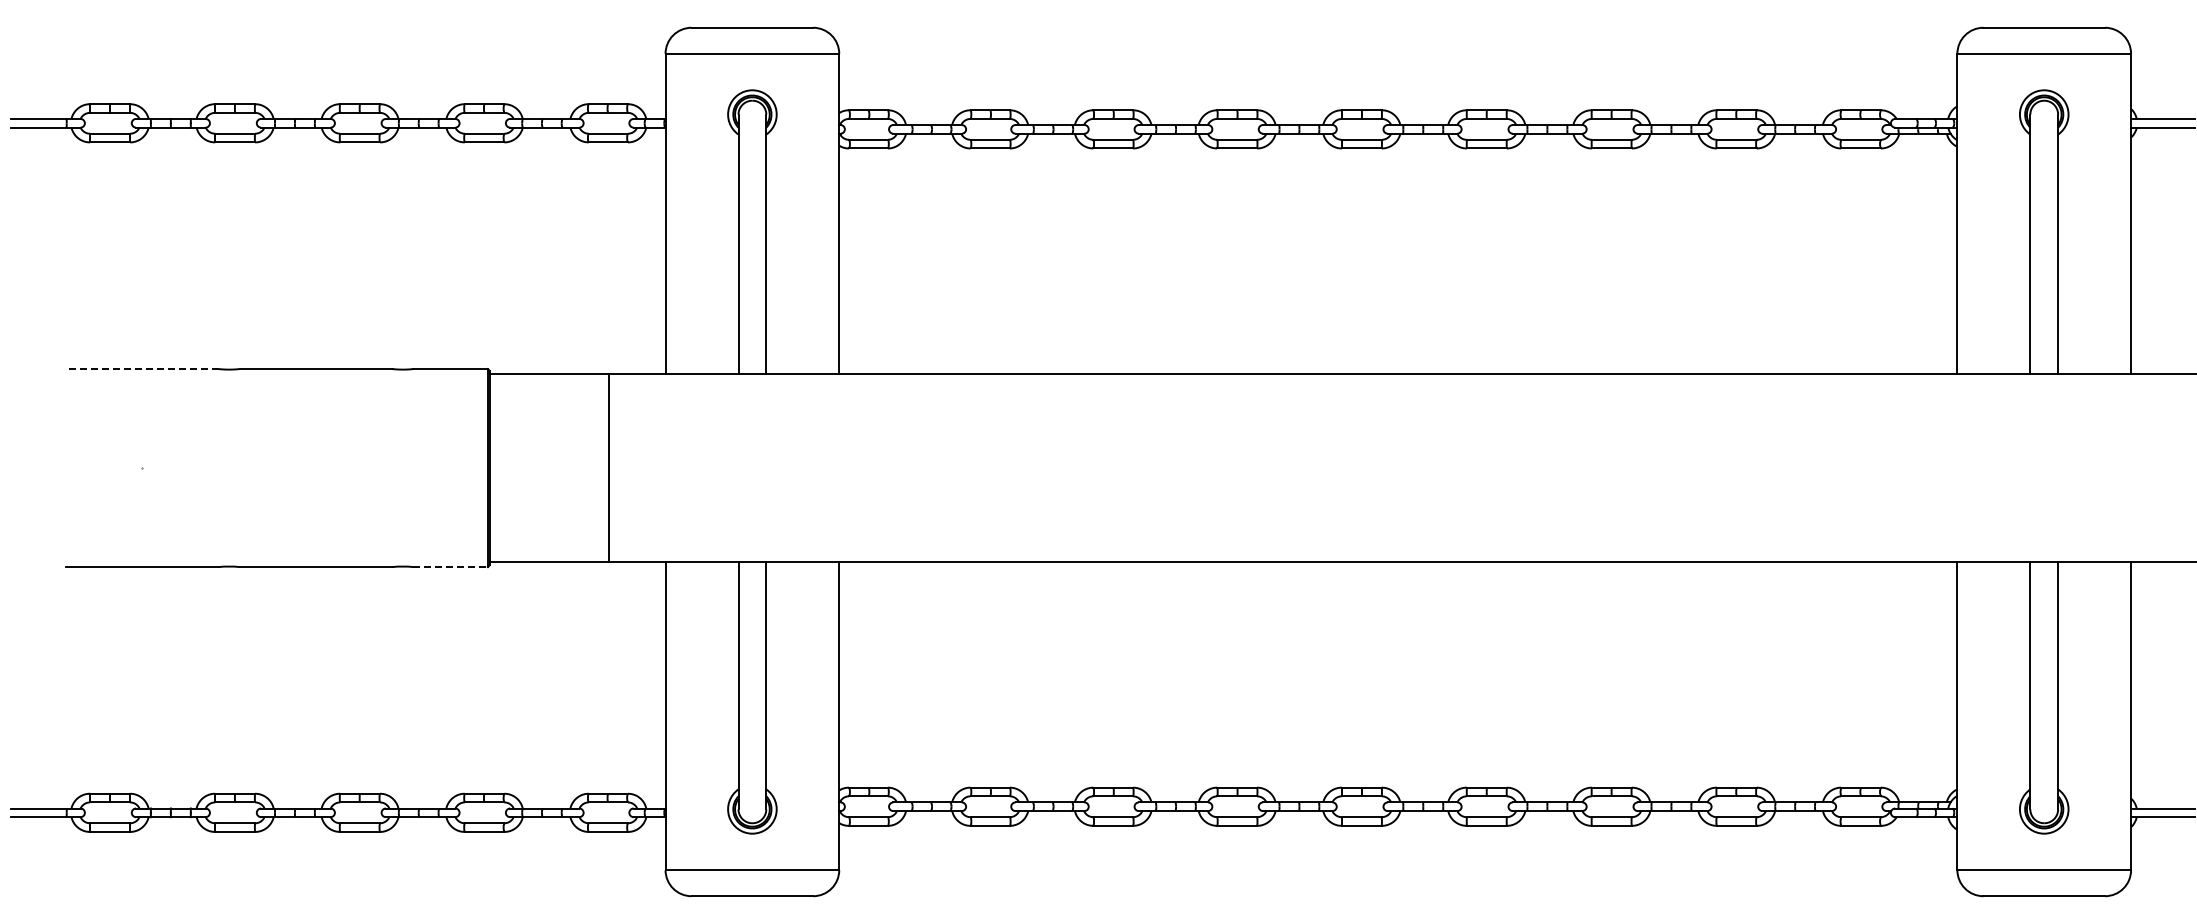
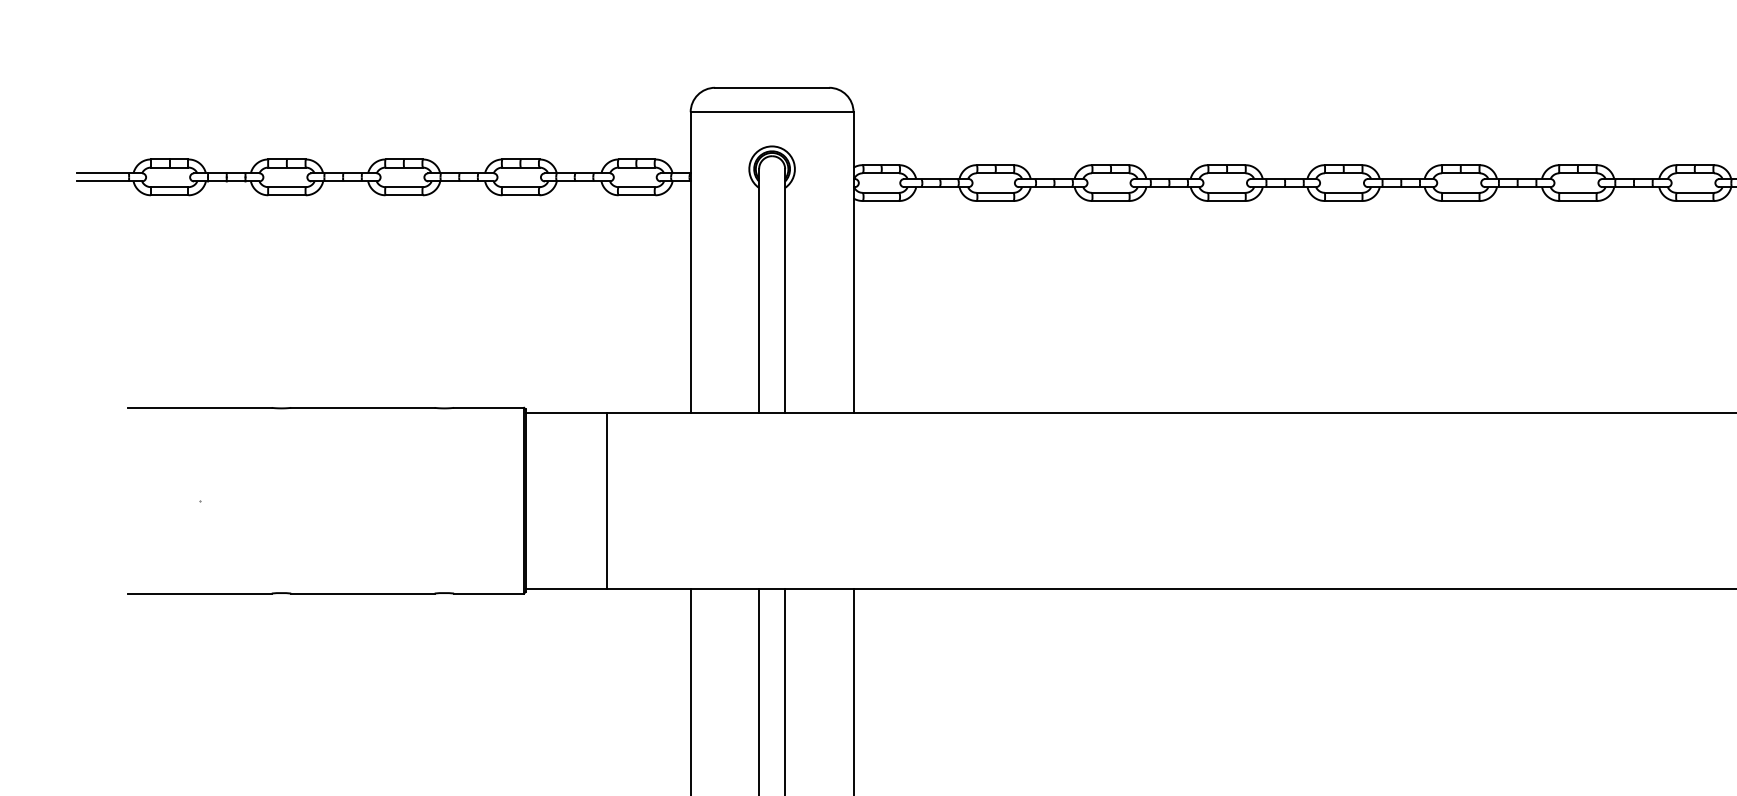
line: (141, 369) -> (199, 408), dashed -> solid
line: (608, 467) -> (607, 500), moved
line: (451, 567) -> (489, 593), dashed -> solid

